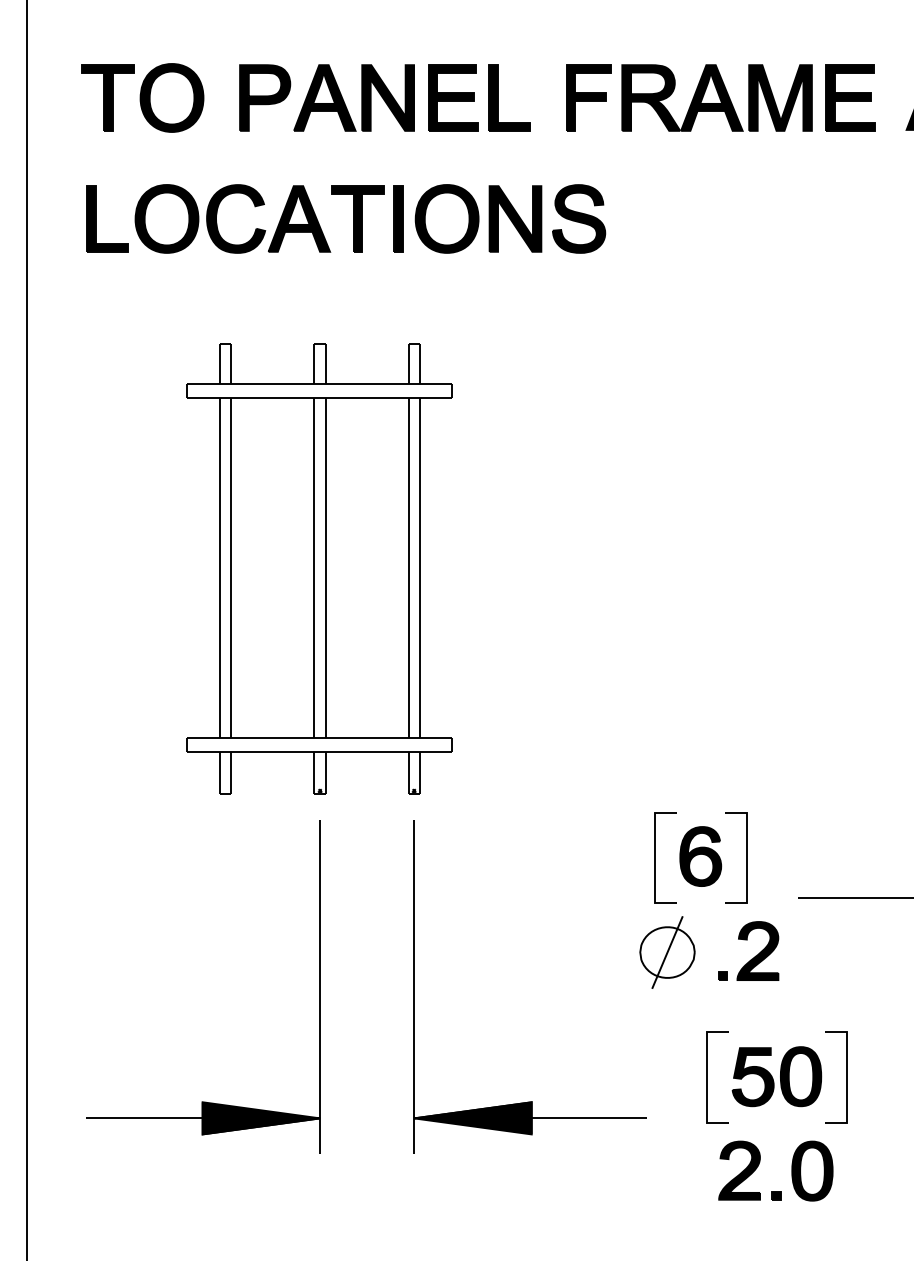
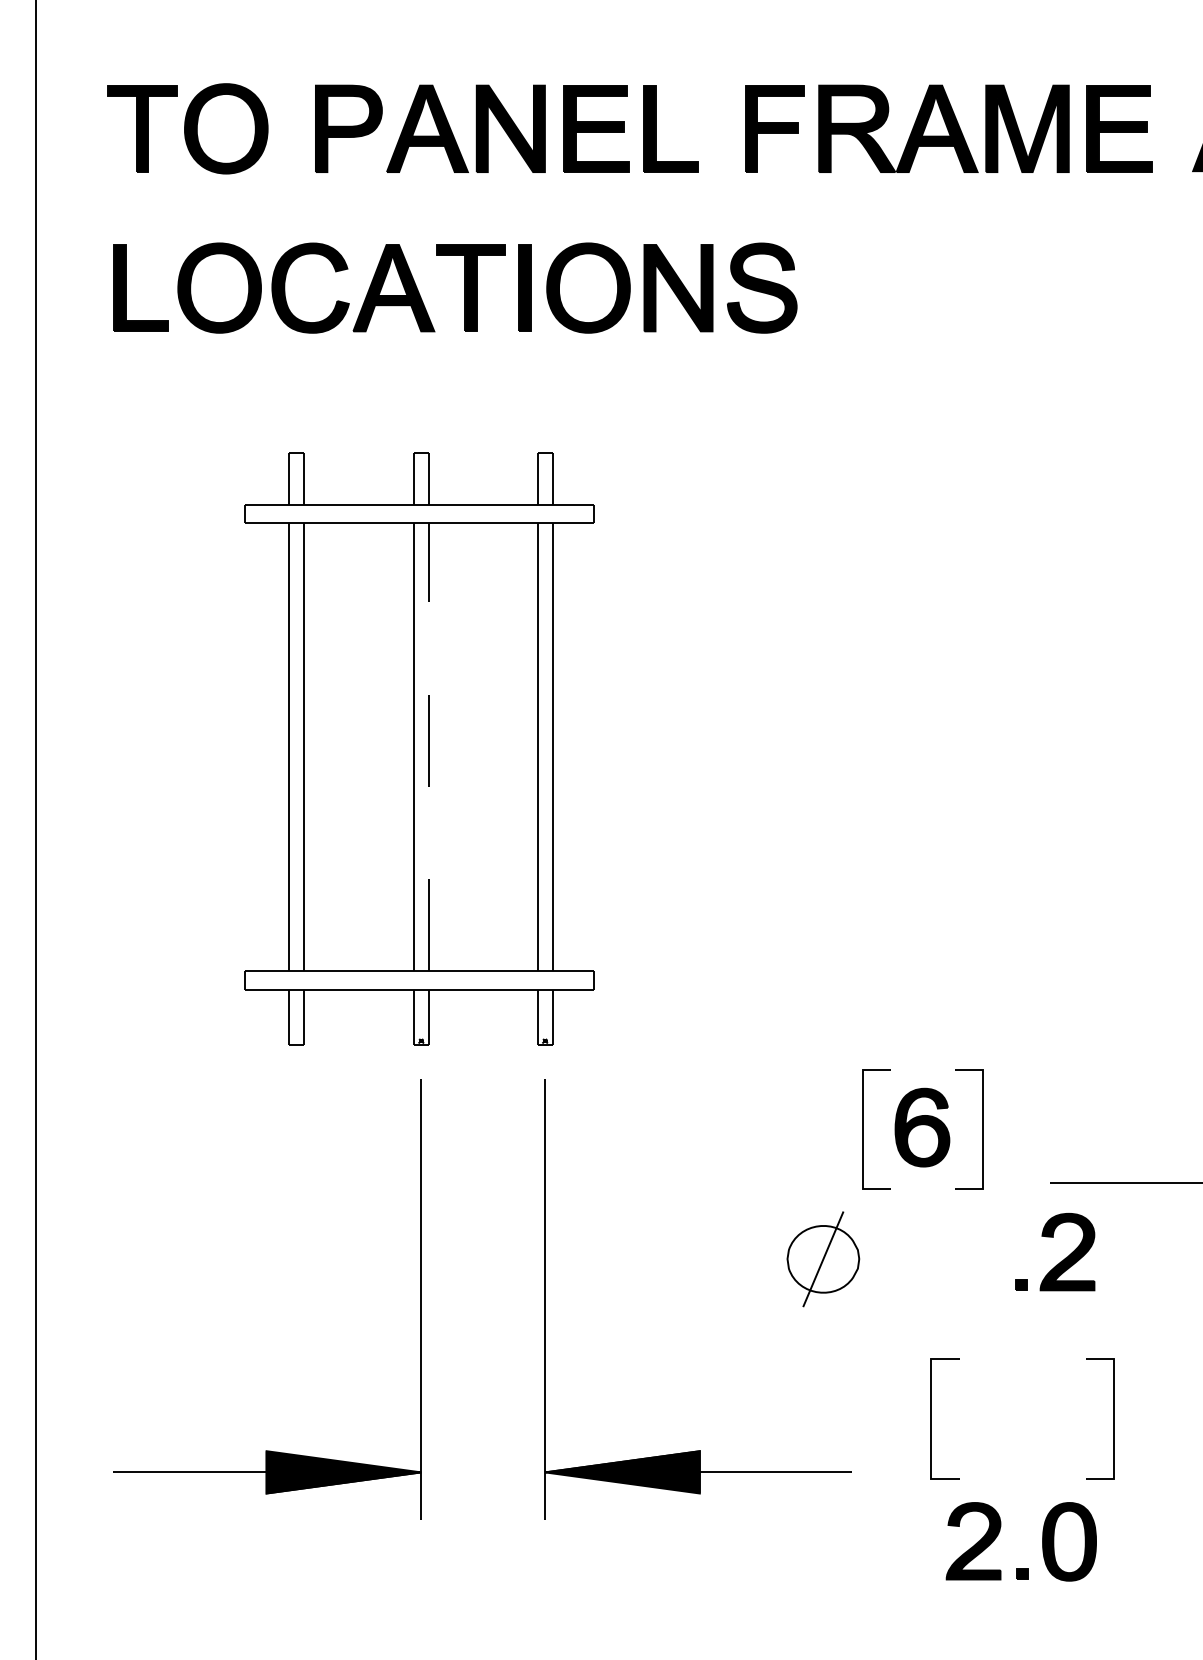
line: (325, 567) -> (428, 747), solid -> dashed
part: (667, 952) -> (823, 1259), moved
part: (754, 956) -> (1063, 1259), moved
part: (776, 1076) -> (1022, 1417), removed

